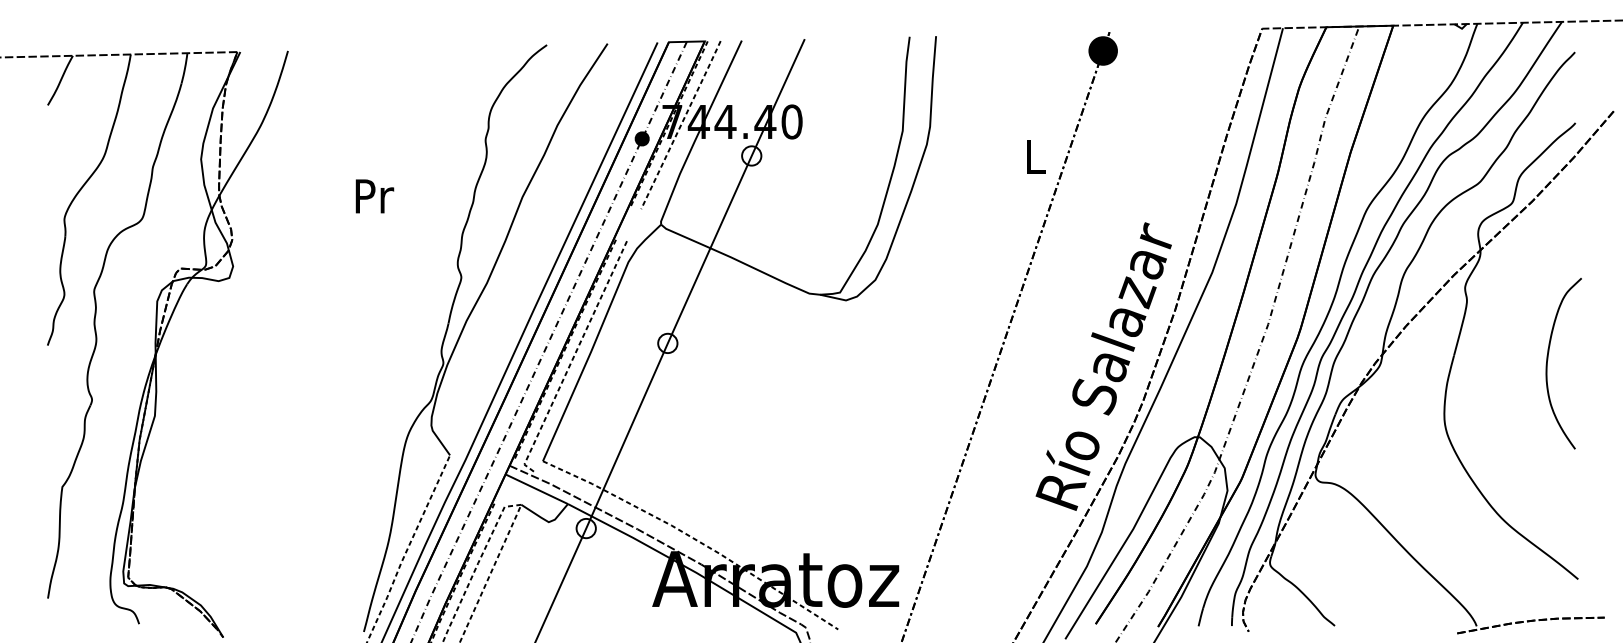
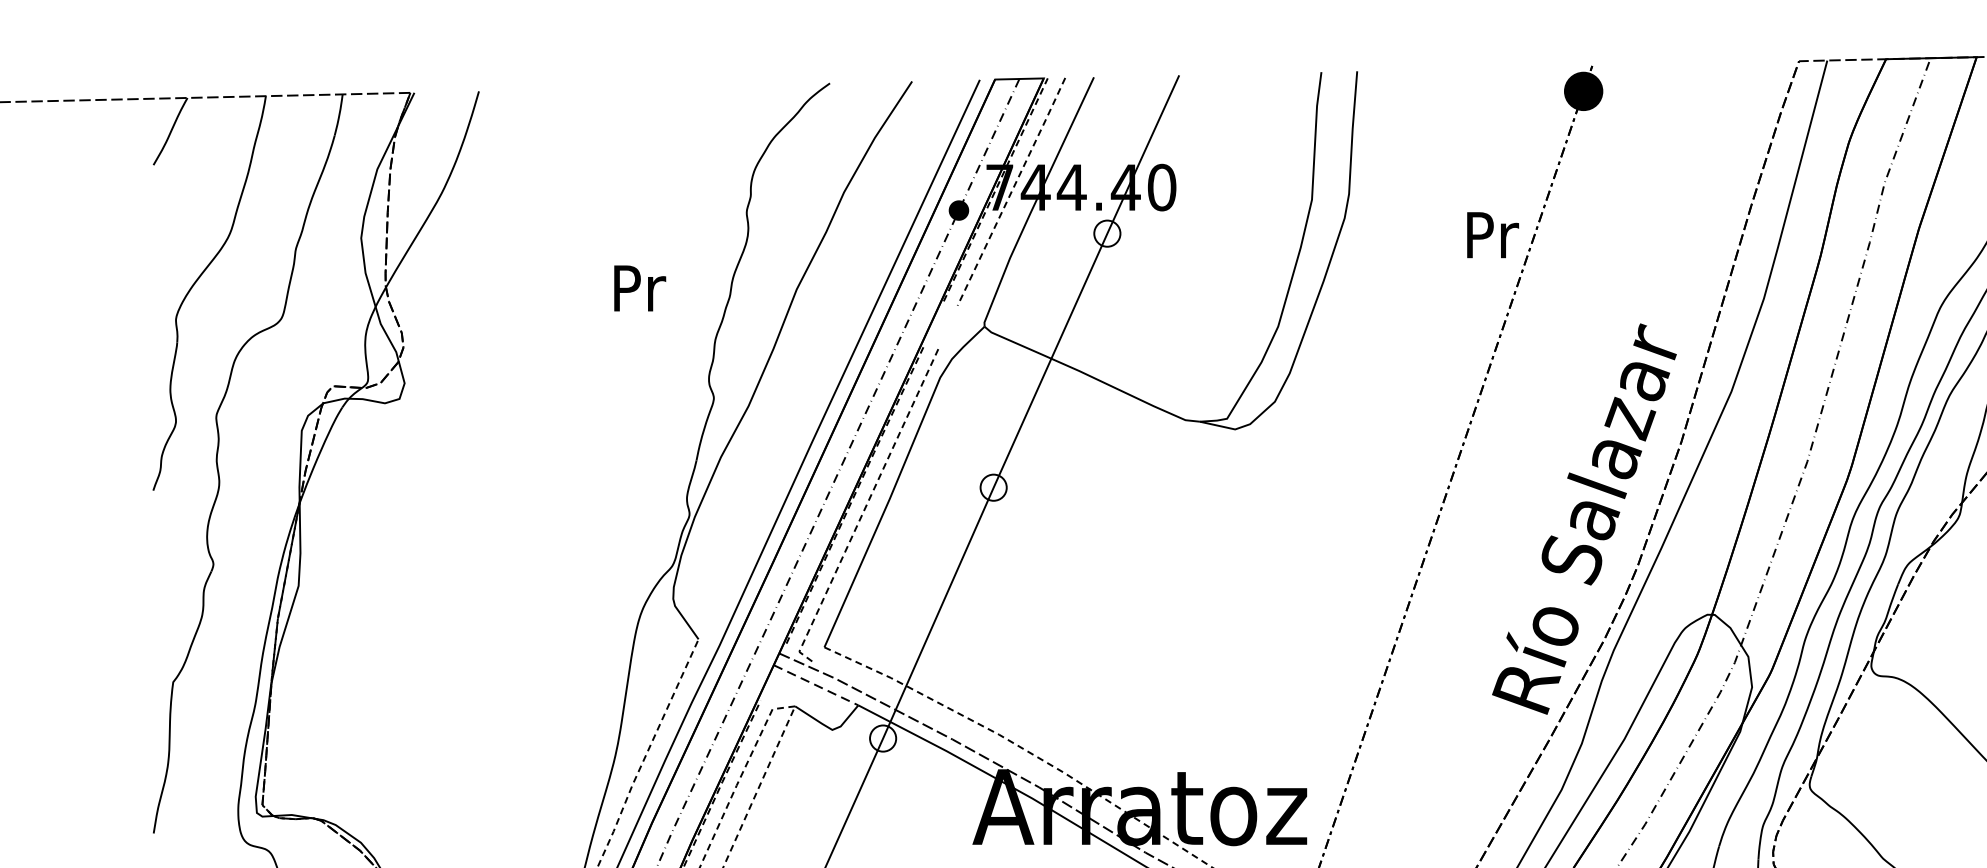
text: (1036, 156) -> (1493, 234), L -> Pr
text: (374, 196) -> (639, 288), moved
line: (536, 489) -> (815, 685), solid -> dashed

